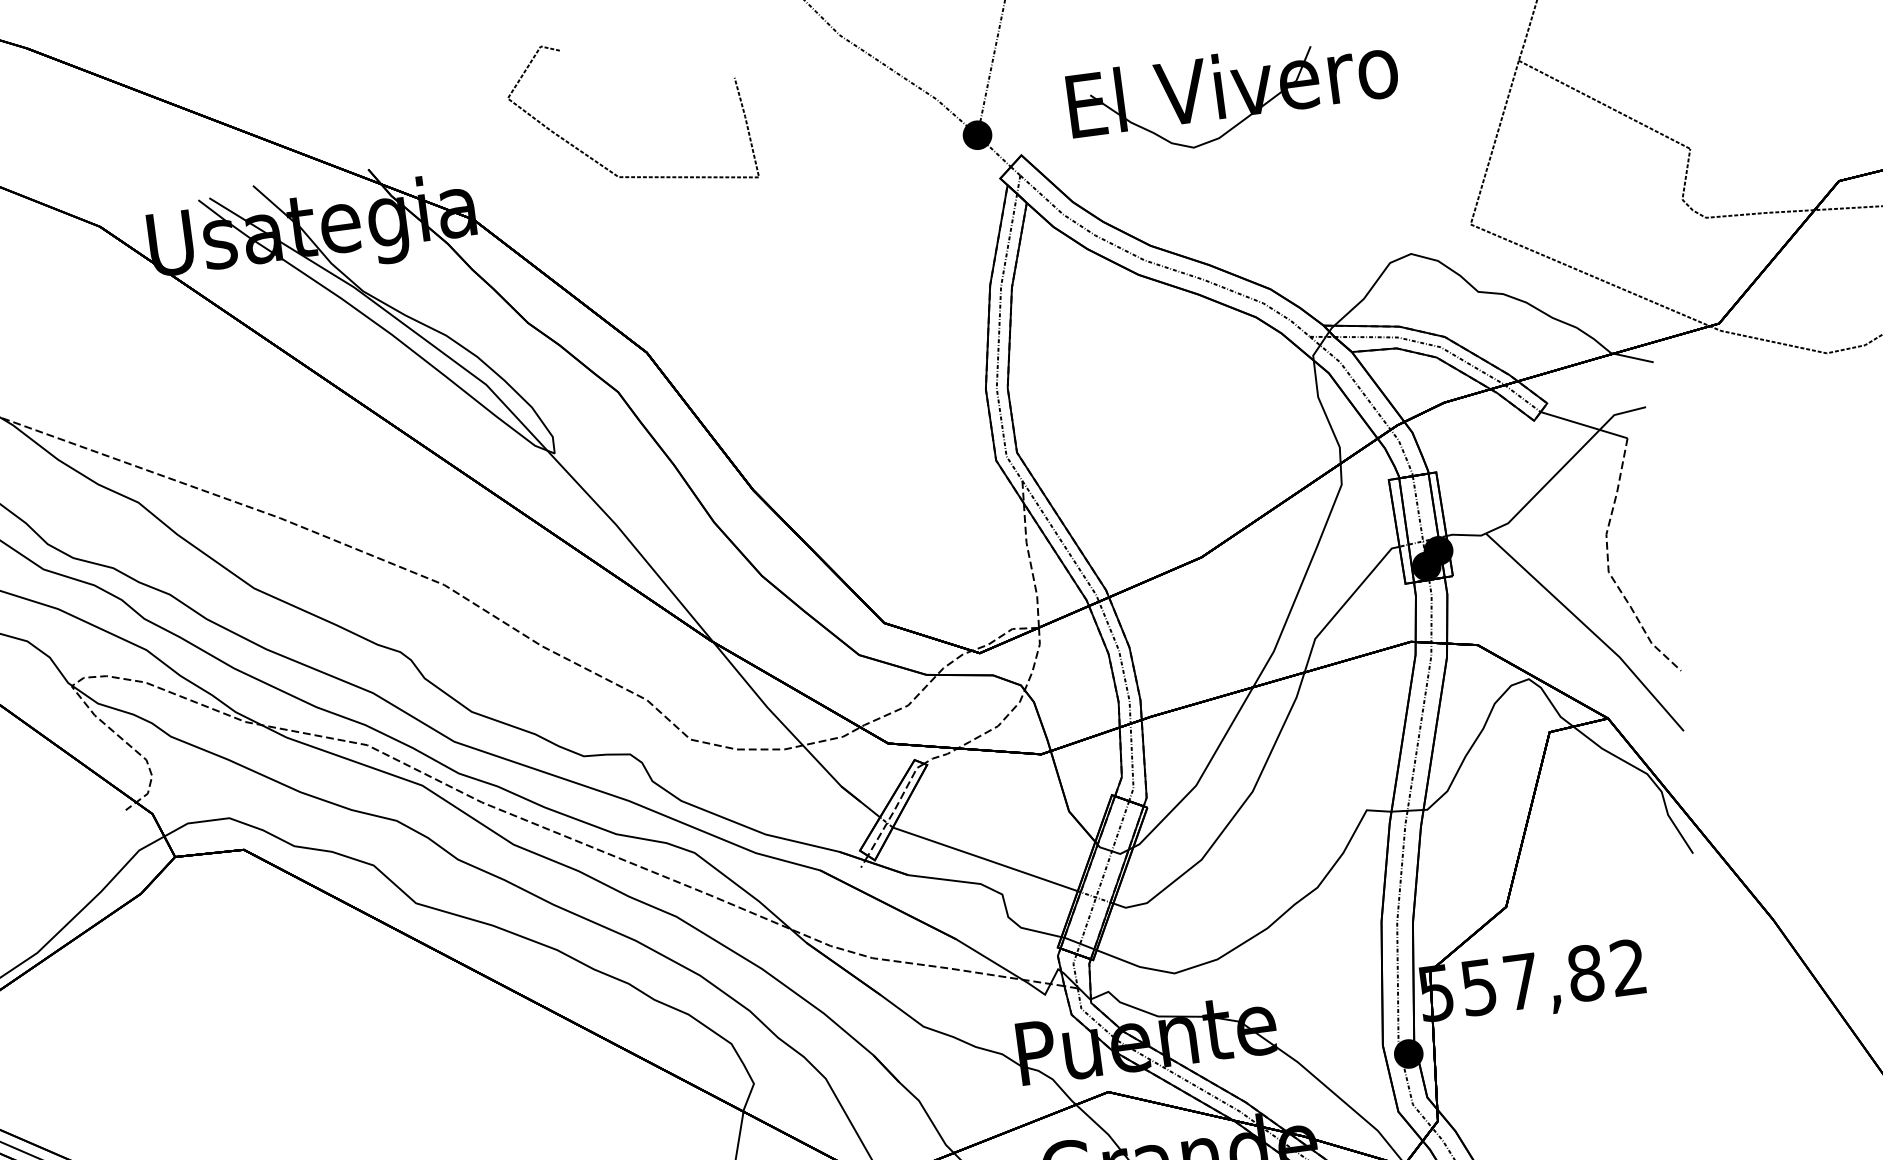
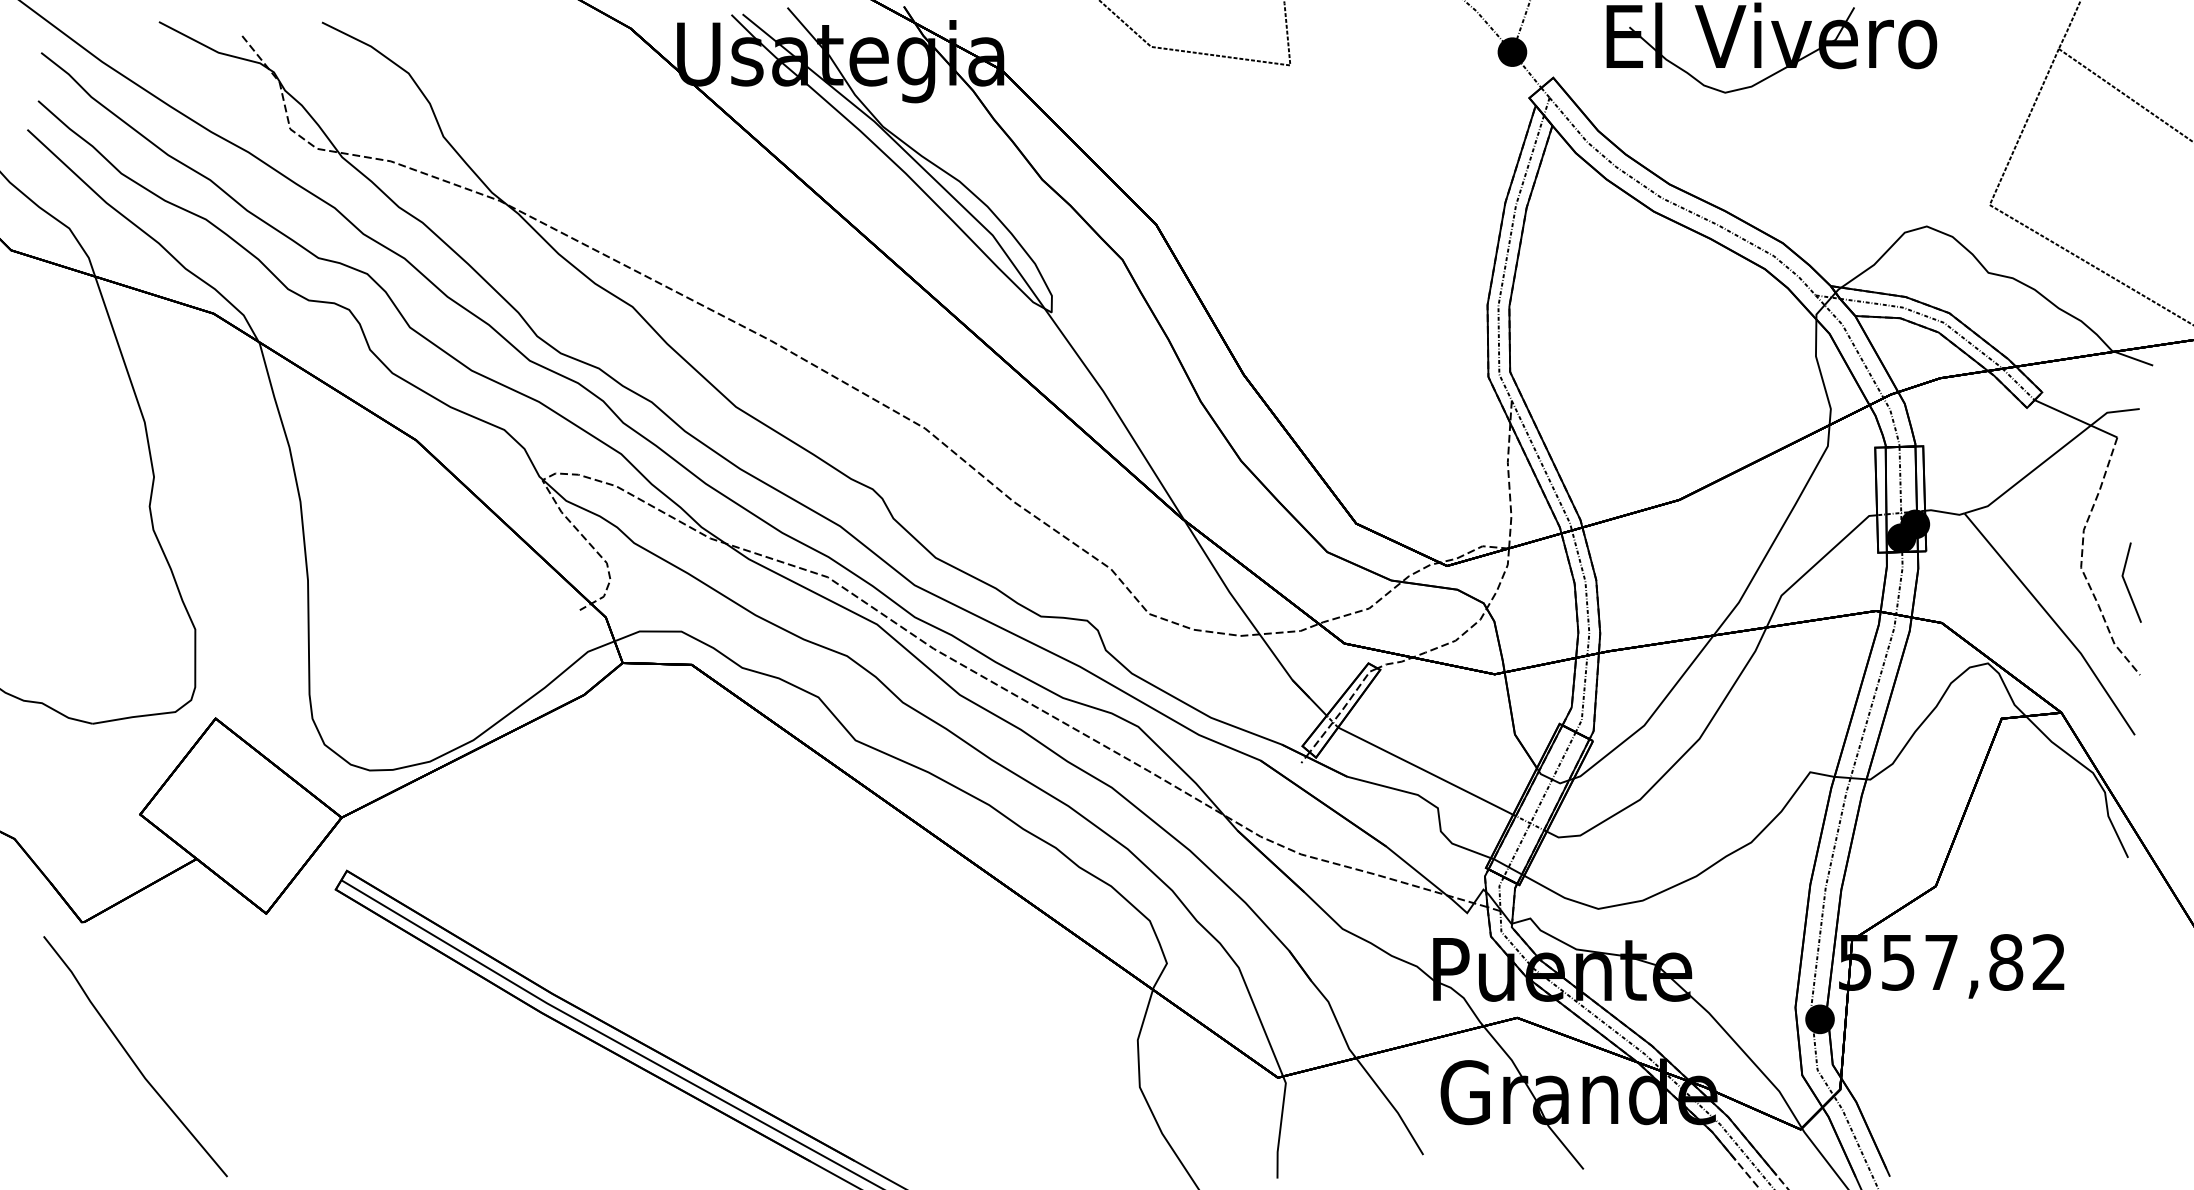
line: (1655, 580) -> (2126, 582), added

